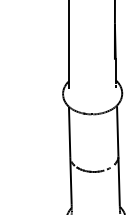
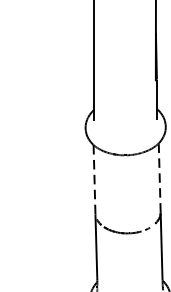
line: (117, 130) -> (159, 177), solid -> dashed
line: (69, 132) -> (94, 179), solid -> dashed

